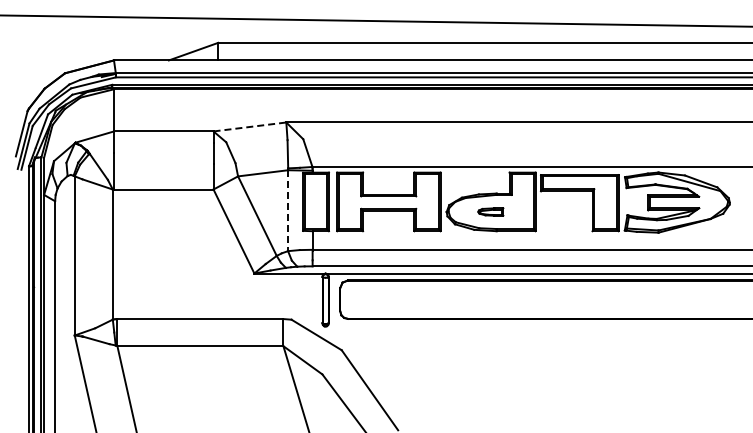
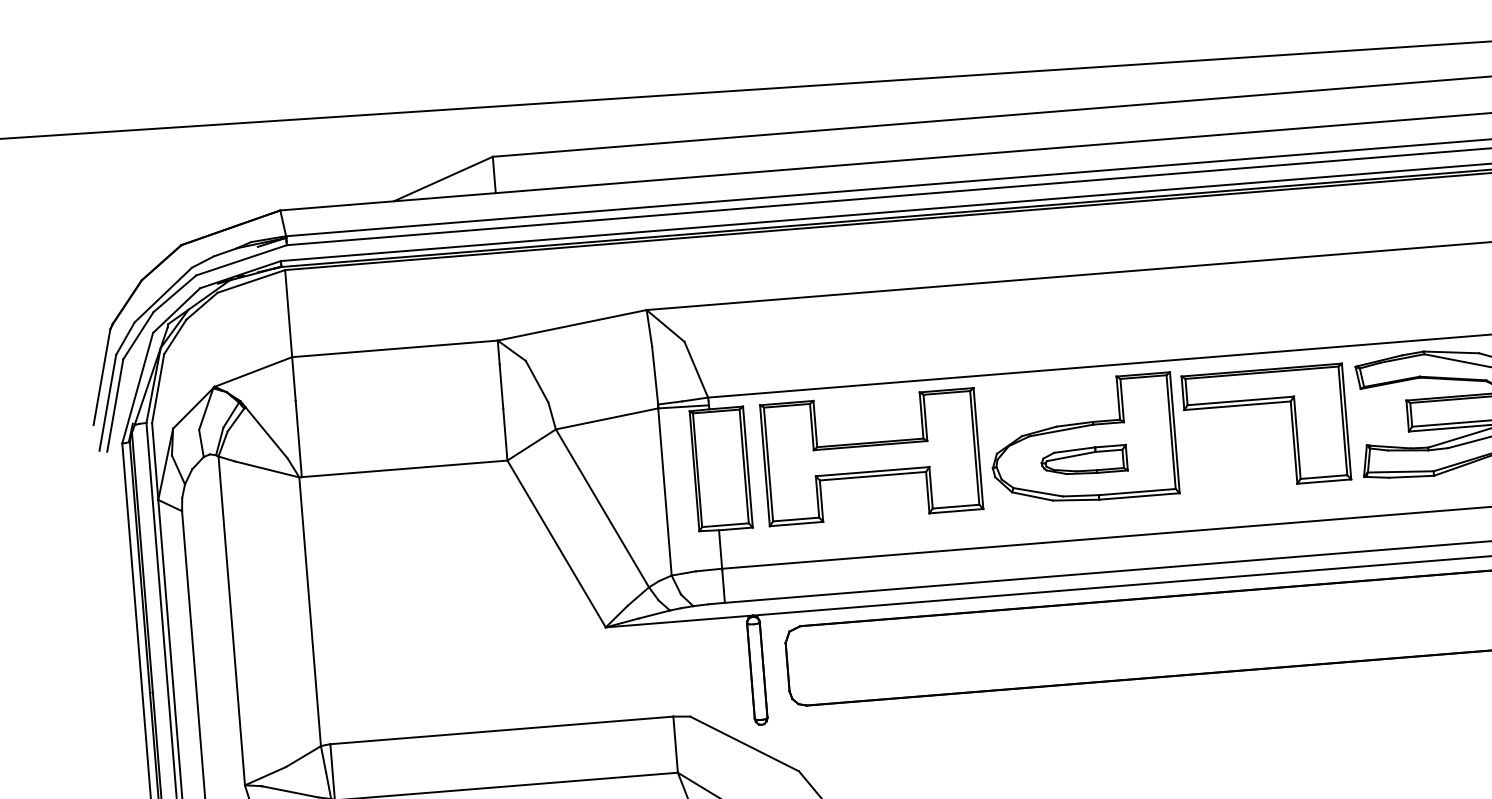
line: (249, 126) -> (571, 324), dashed -> solid
line: (288, 211) -> (665, 493), dashed -> solid
part: (490, 211) -> (1083, 459), size x1.67

